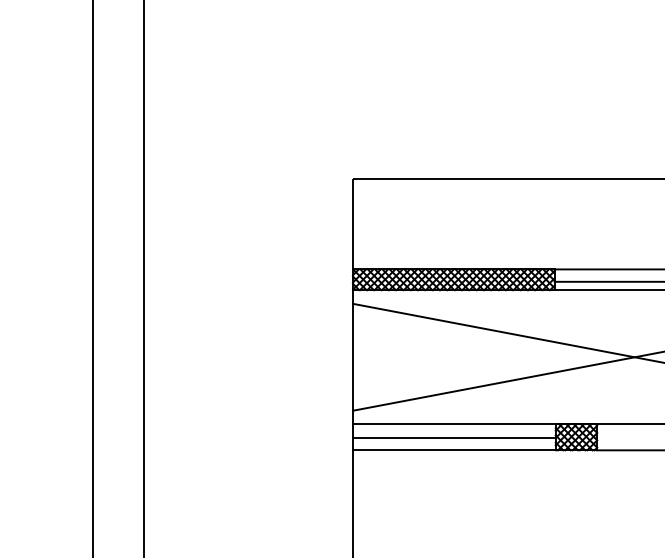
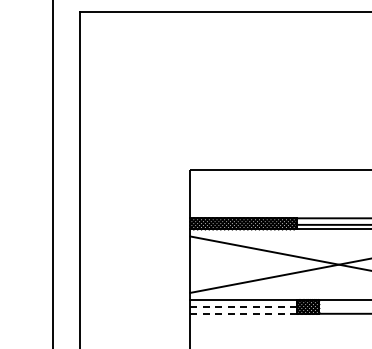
line: (455, 438) -> (244, 307), solid -> dashed
line: (455, 449) -> (244, 313), solid -> dashed

